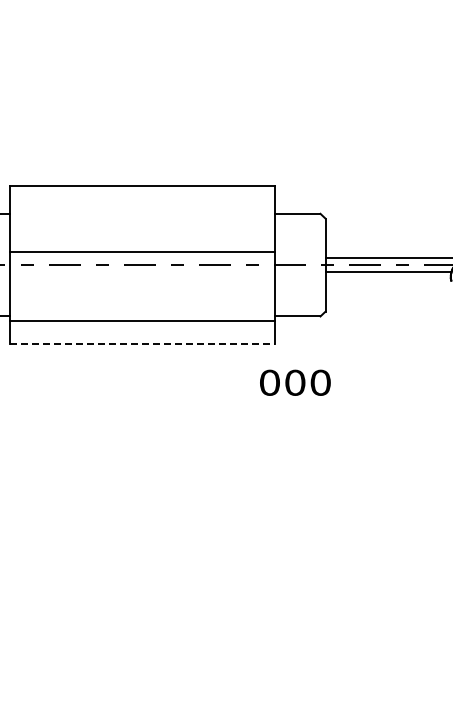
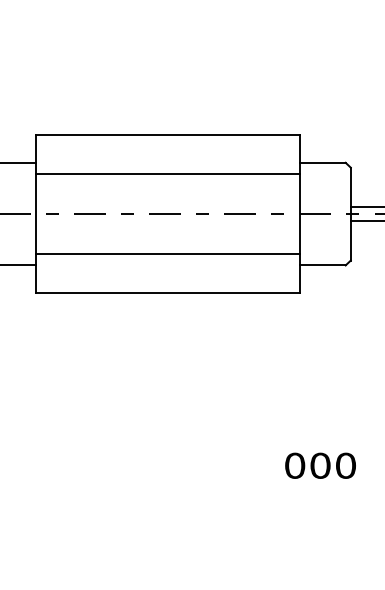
line: (142, 251) -> (167, 174), moved
line: (142, 320) -> (167, 253), moved
line: (143, 344) -> (168, 293), dashed -> solid
text: (295, 382) -> (320, 465), moved

